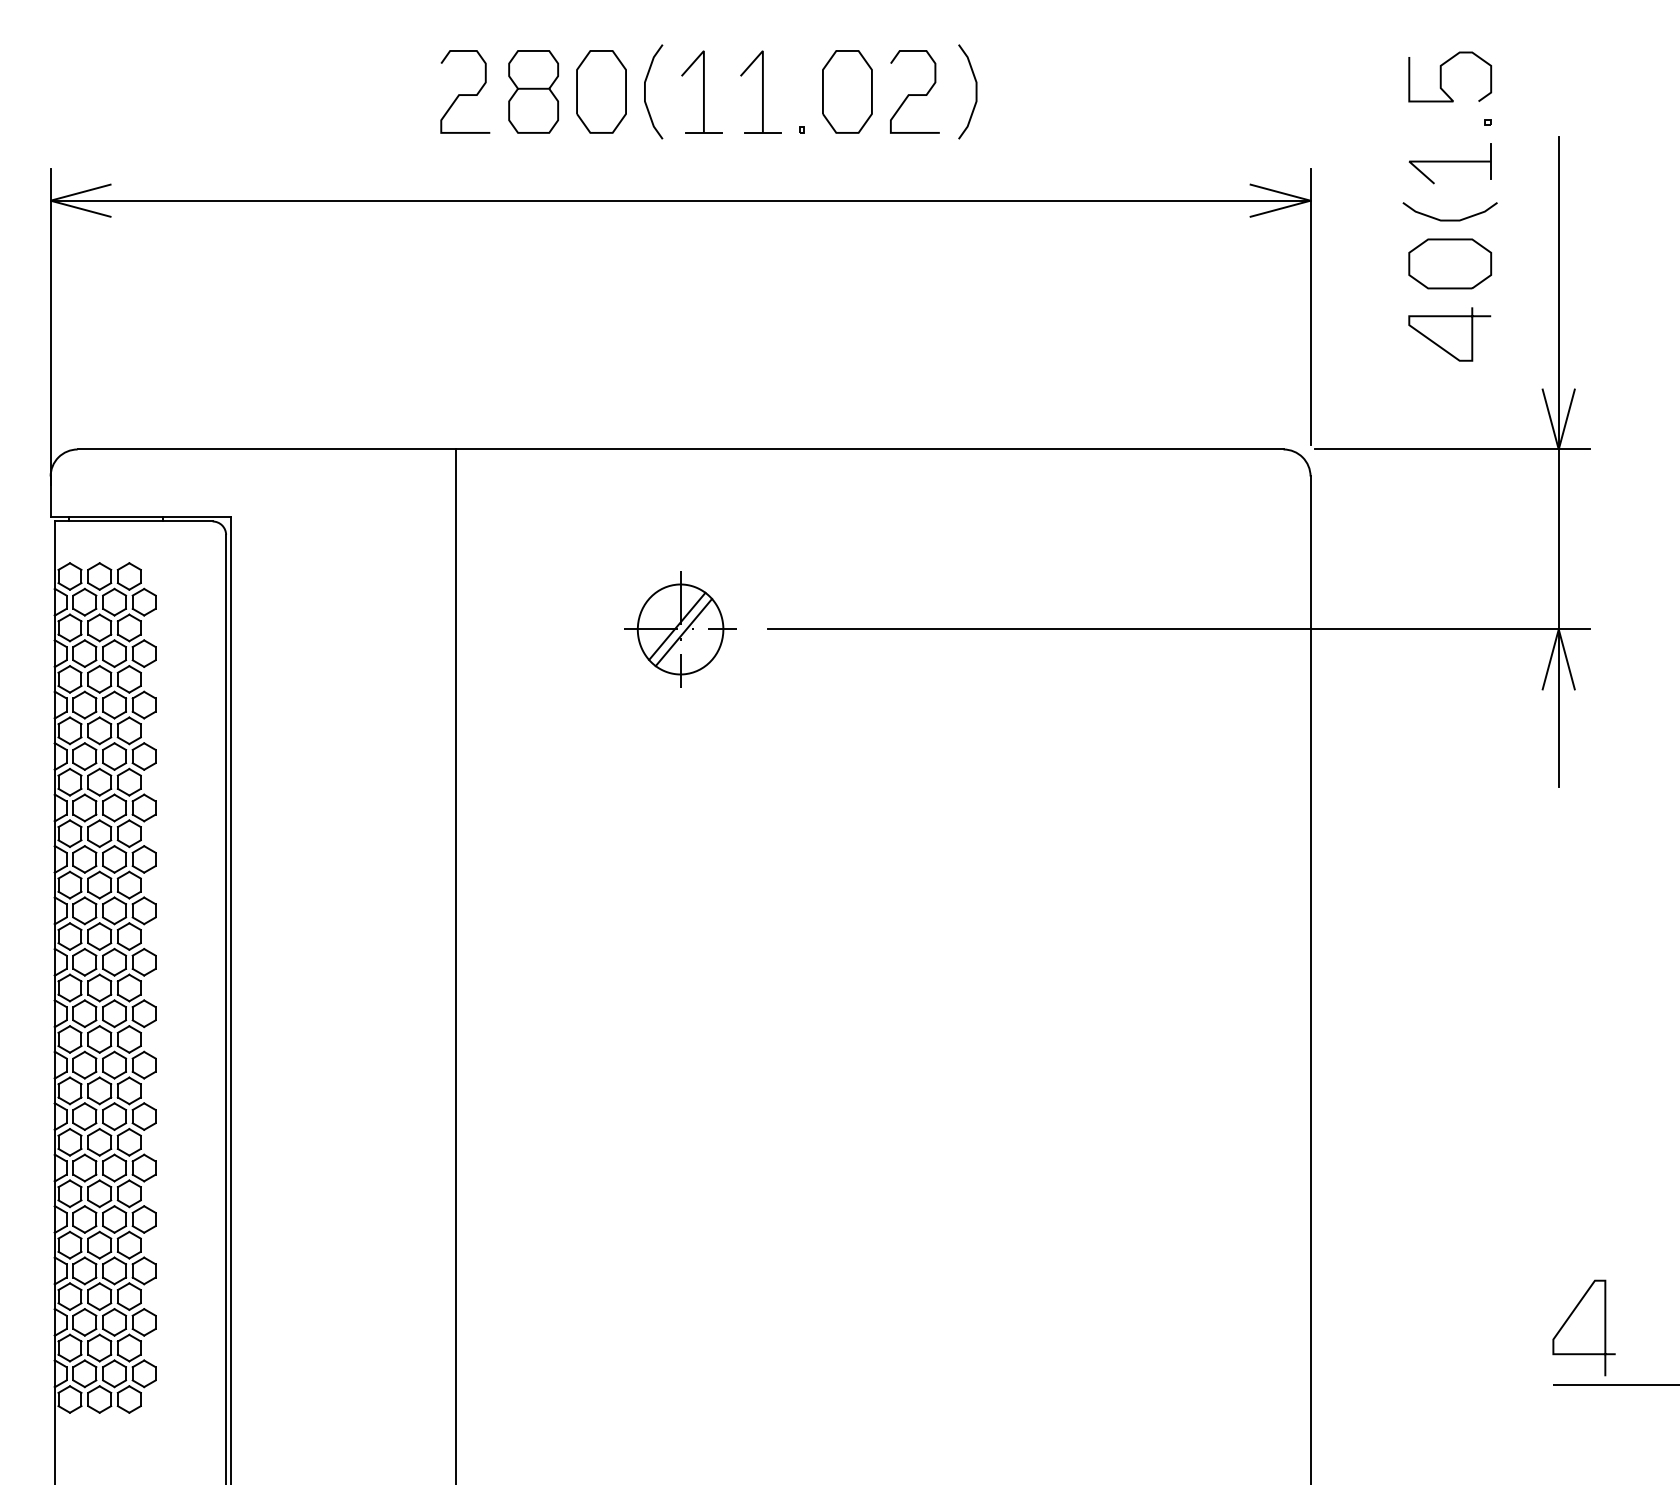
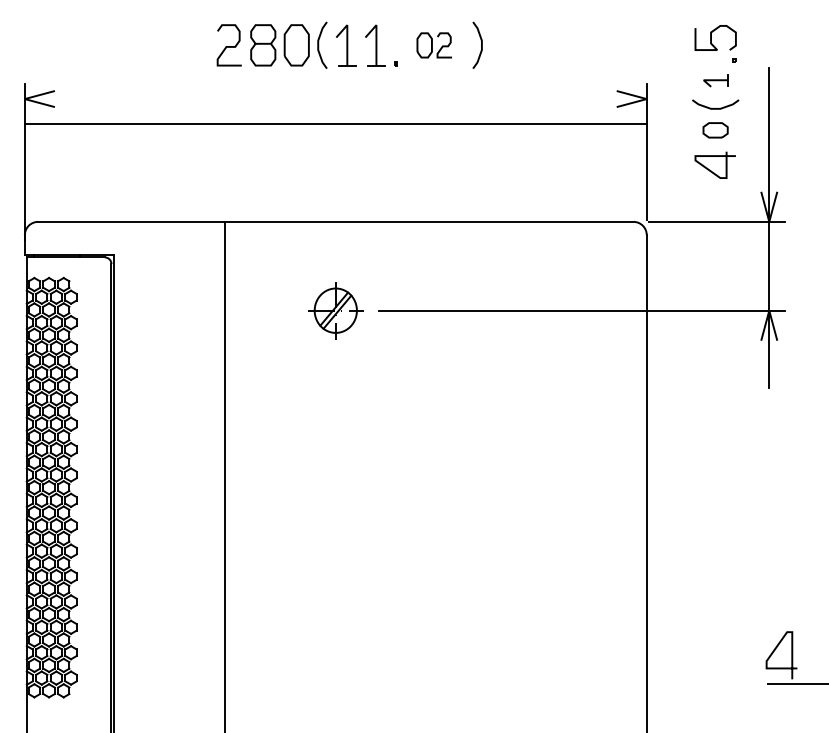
part: (880, 92) -> (434, 45), size x0.6
part: (1449, 163) -> (715, 80), size x0.6
line: (679, 201) -> (335, 124), moved
part: (1449, 264) -> (715, 130), size x0.6

